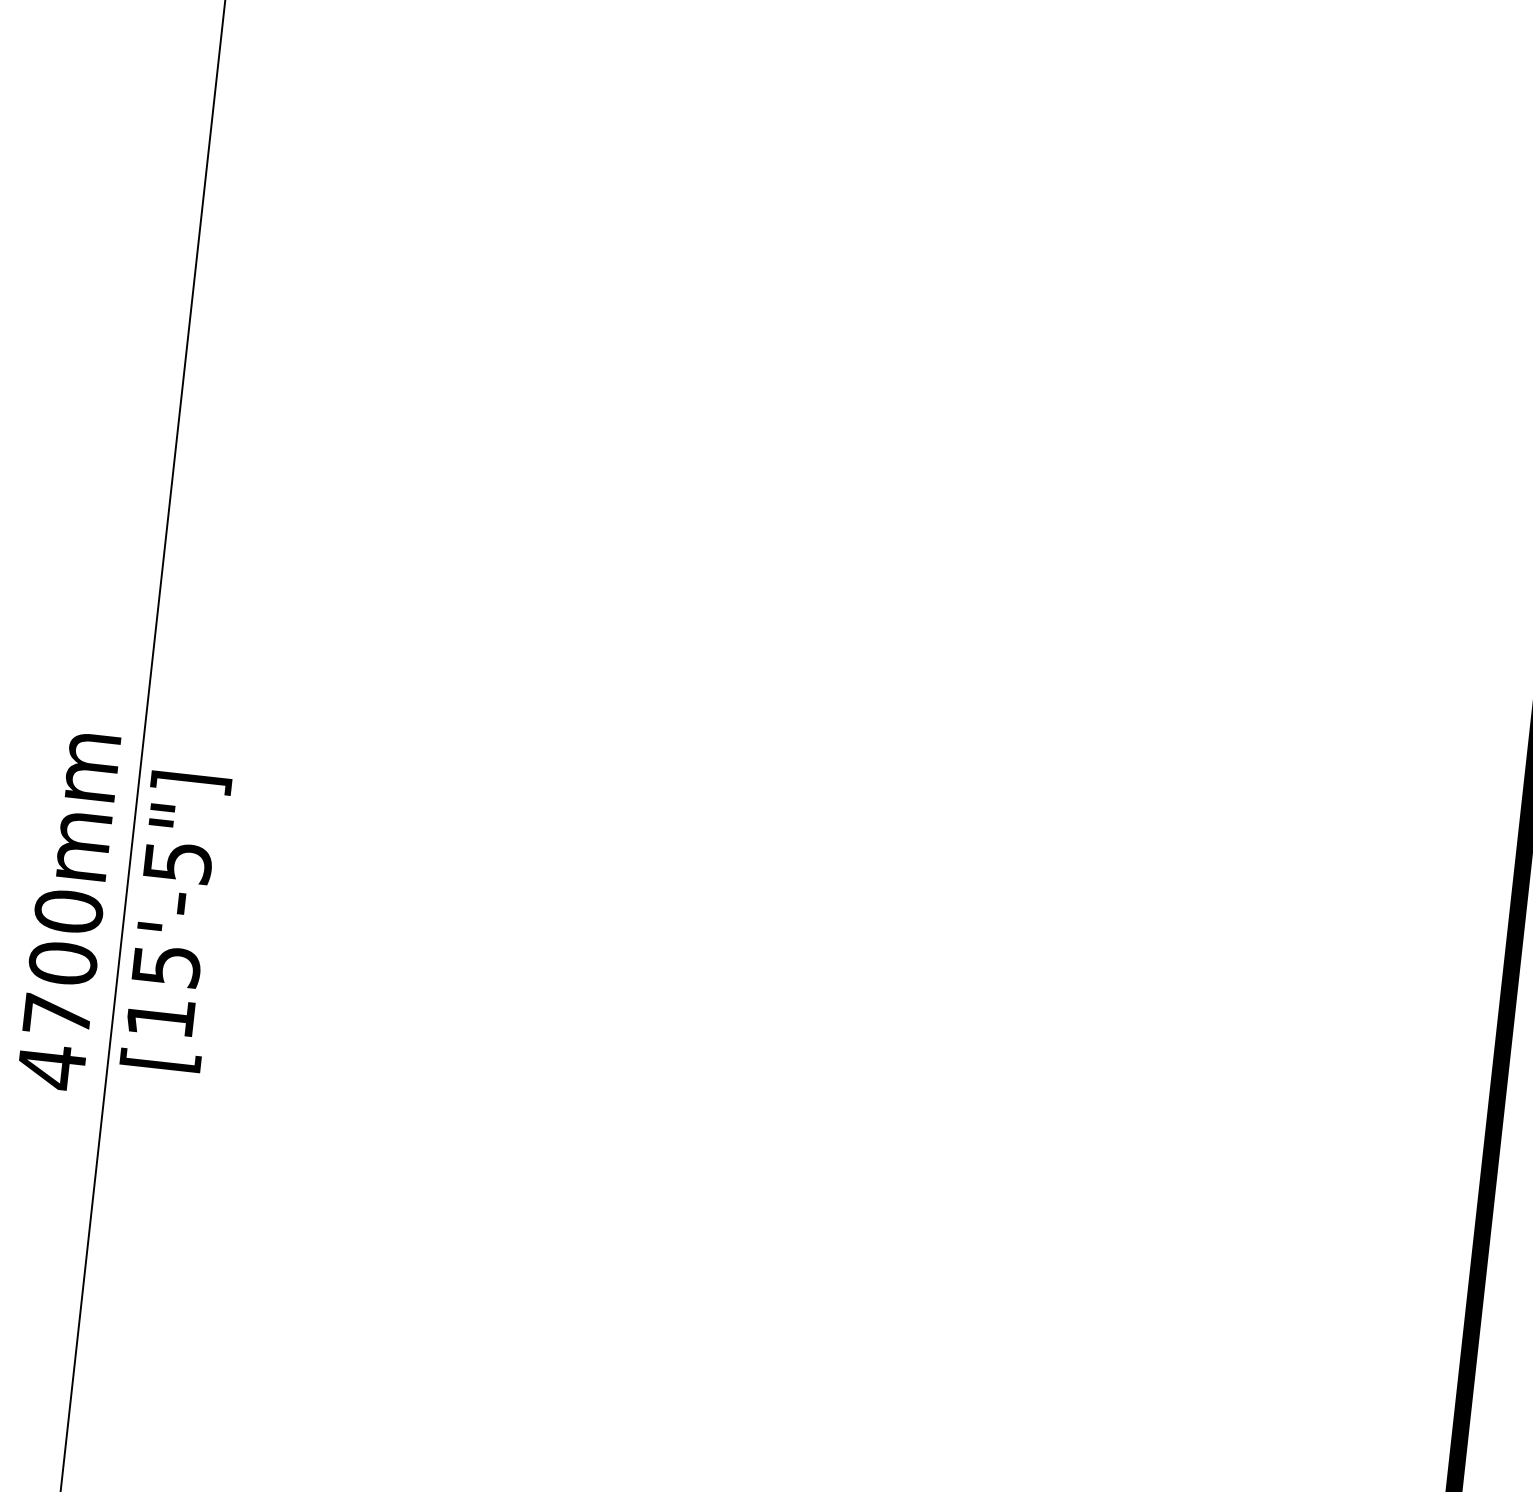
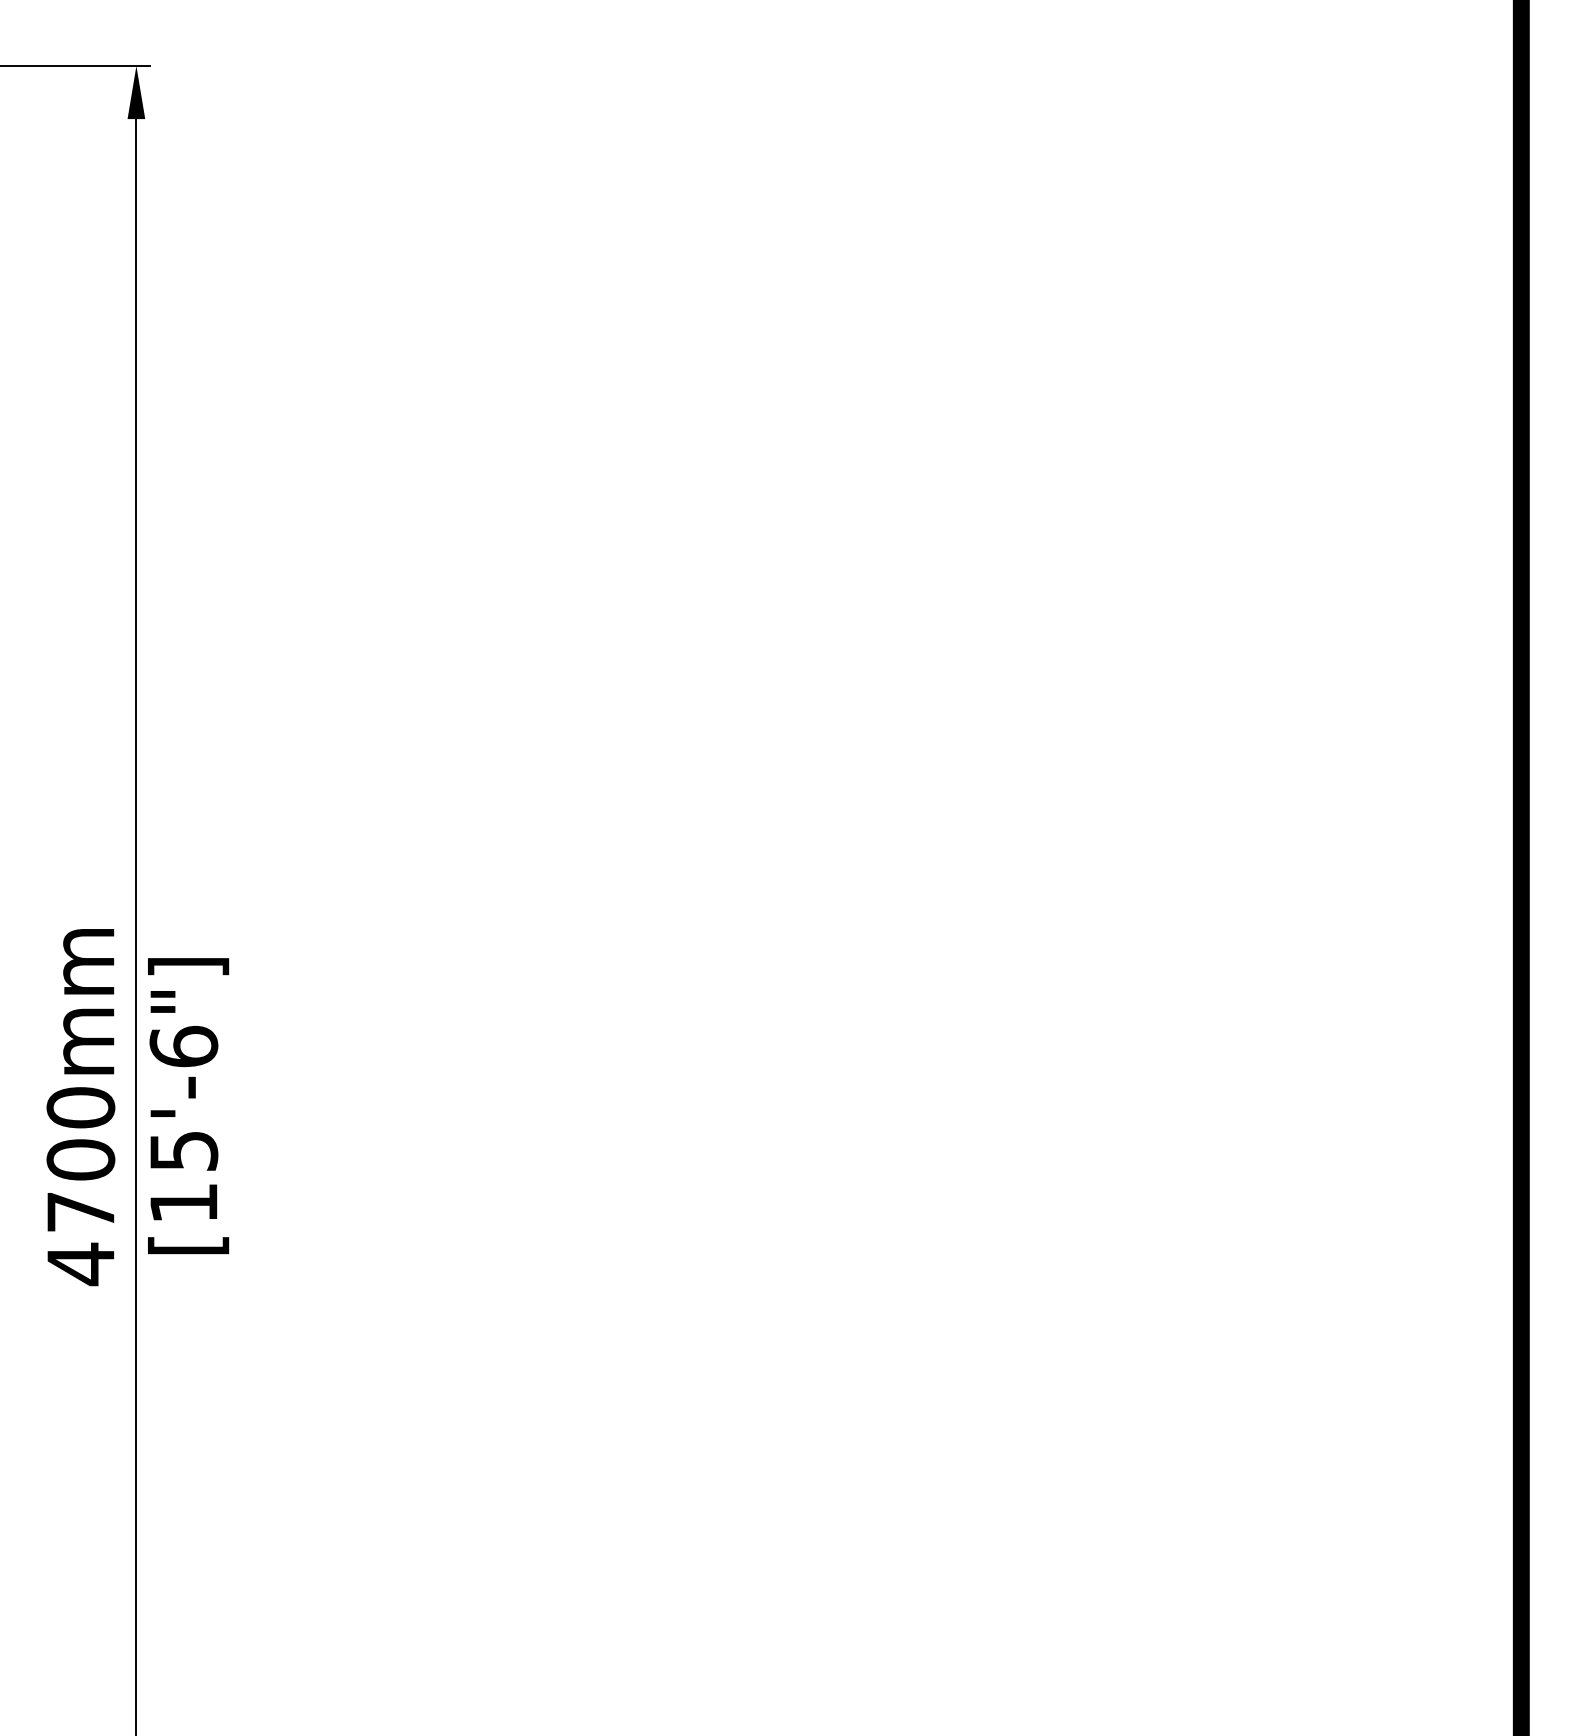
text: (177, 861) -> (183, 1046), [15'-5"] -> [15'-6"]

